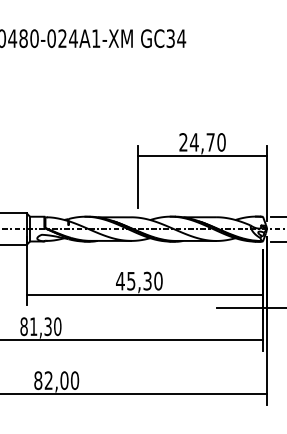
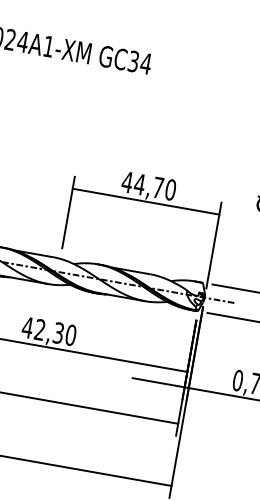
text: (183, 142) -> (127, 182), 24,70 -> 44,70
text: (131, 280) -> (40, 329), 45,30 -> 42,30

